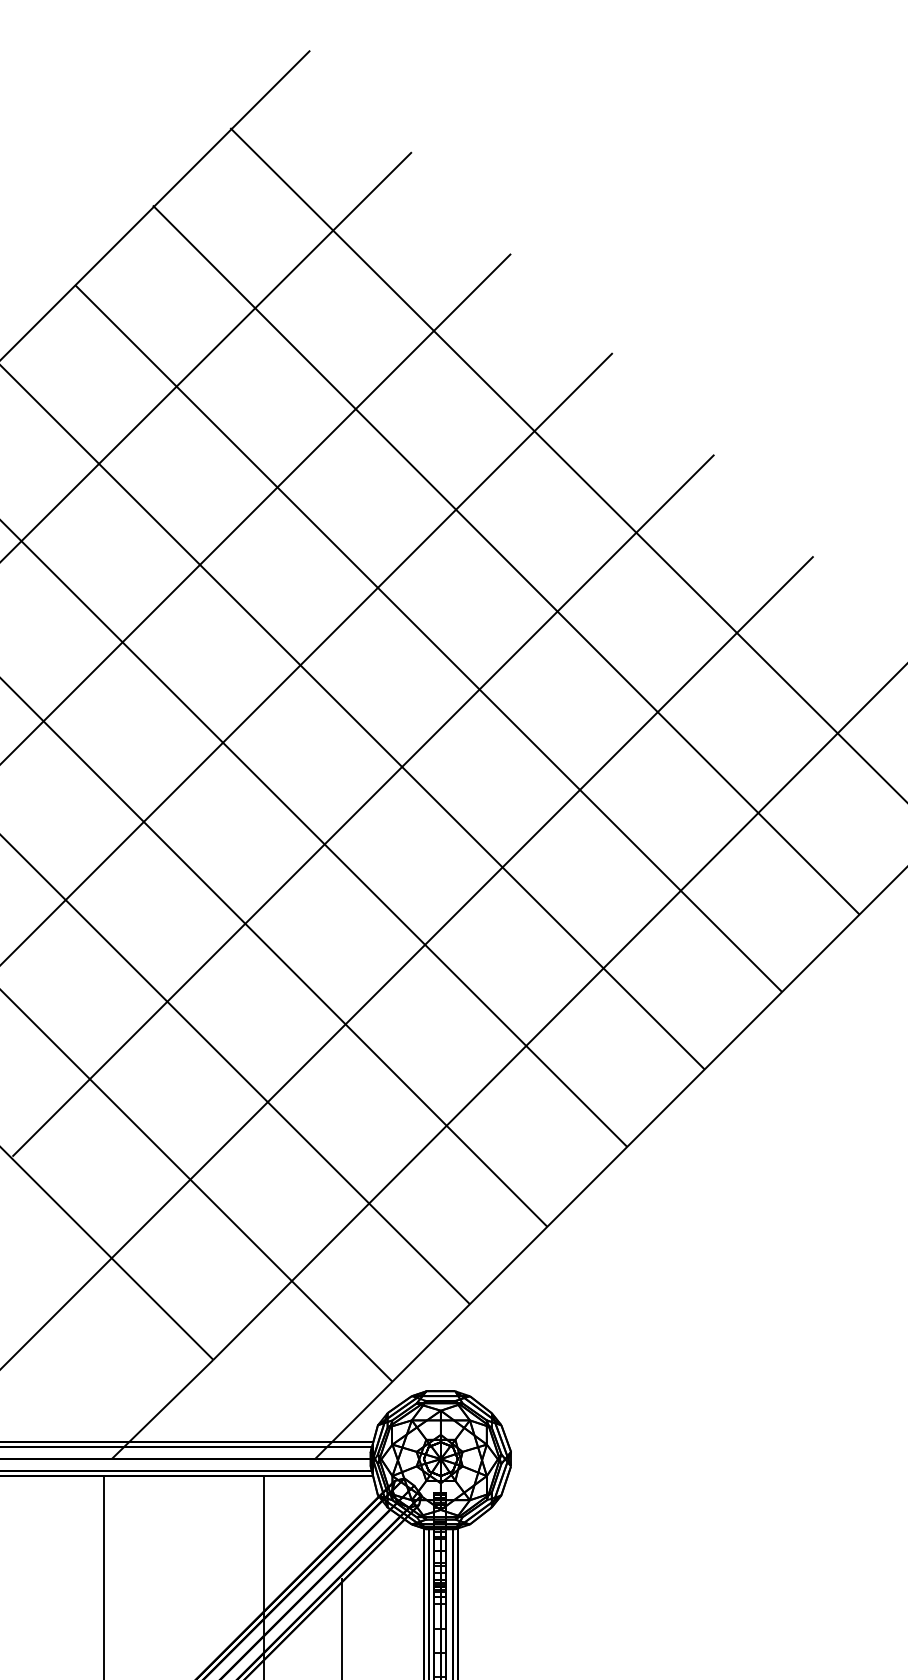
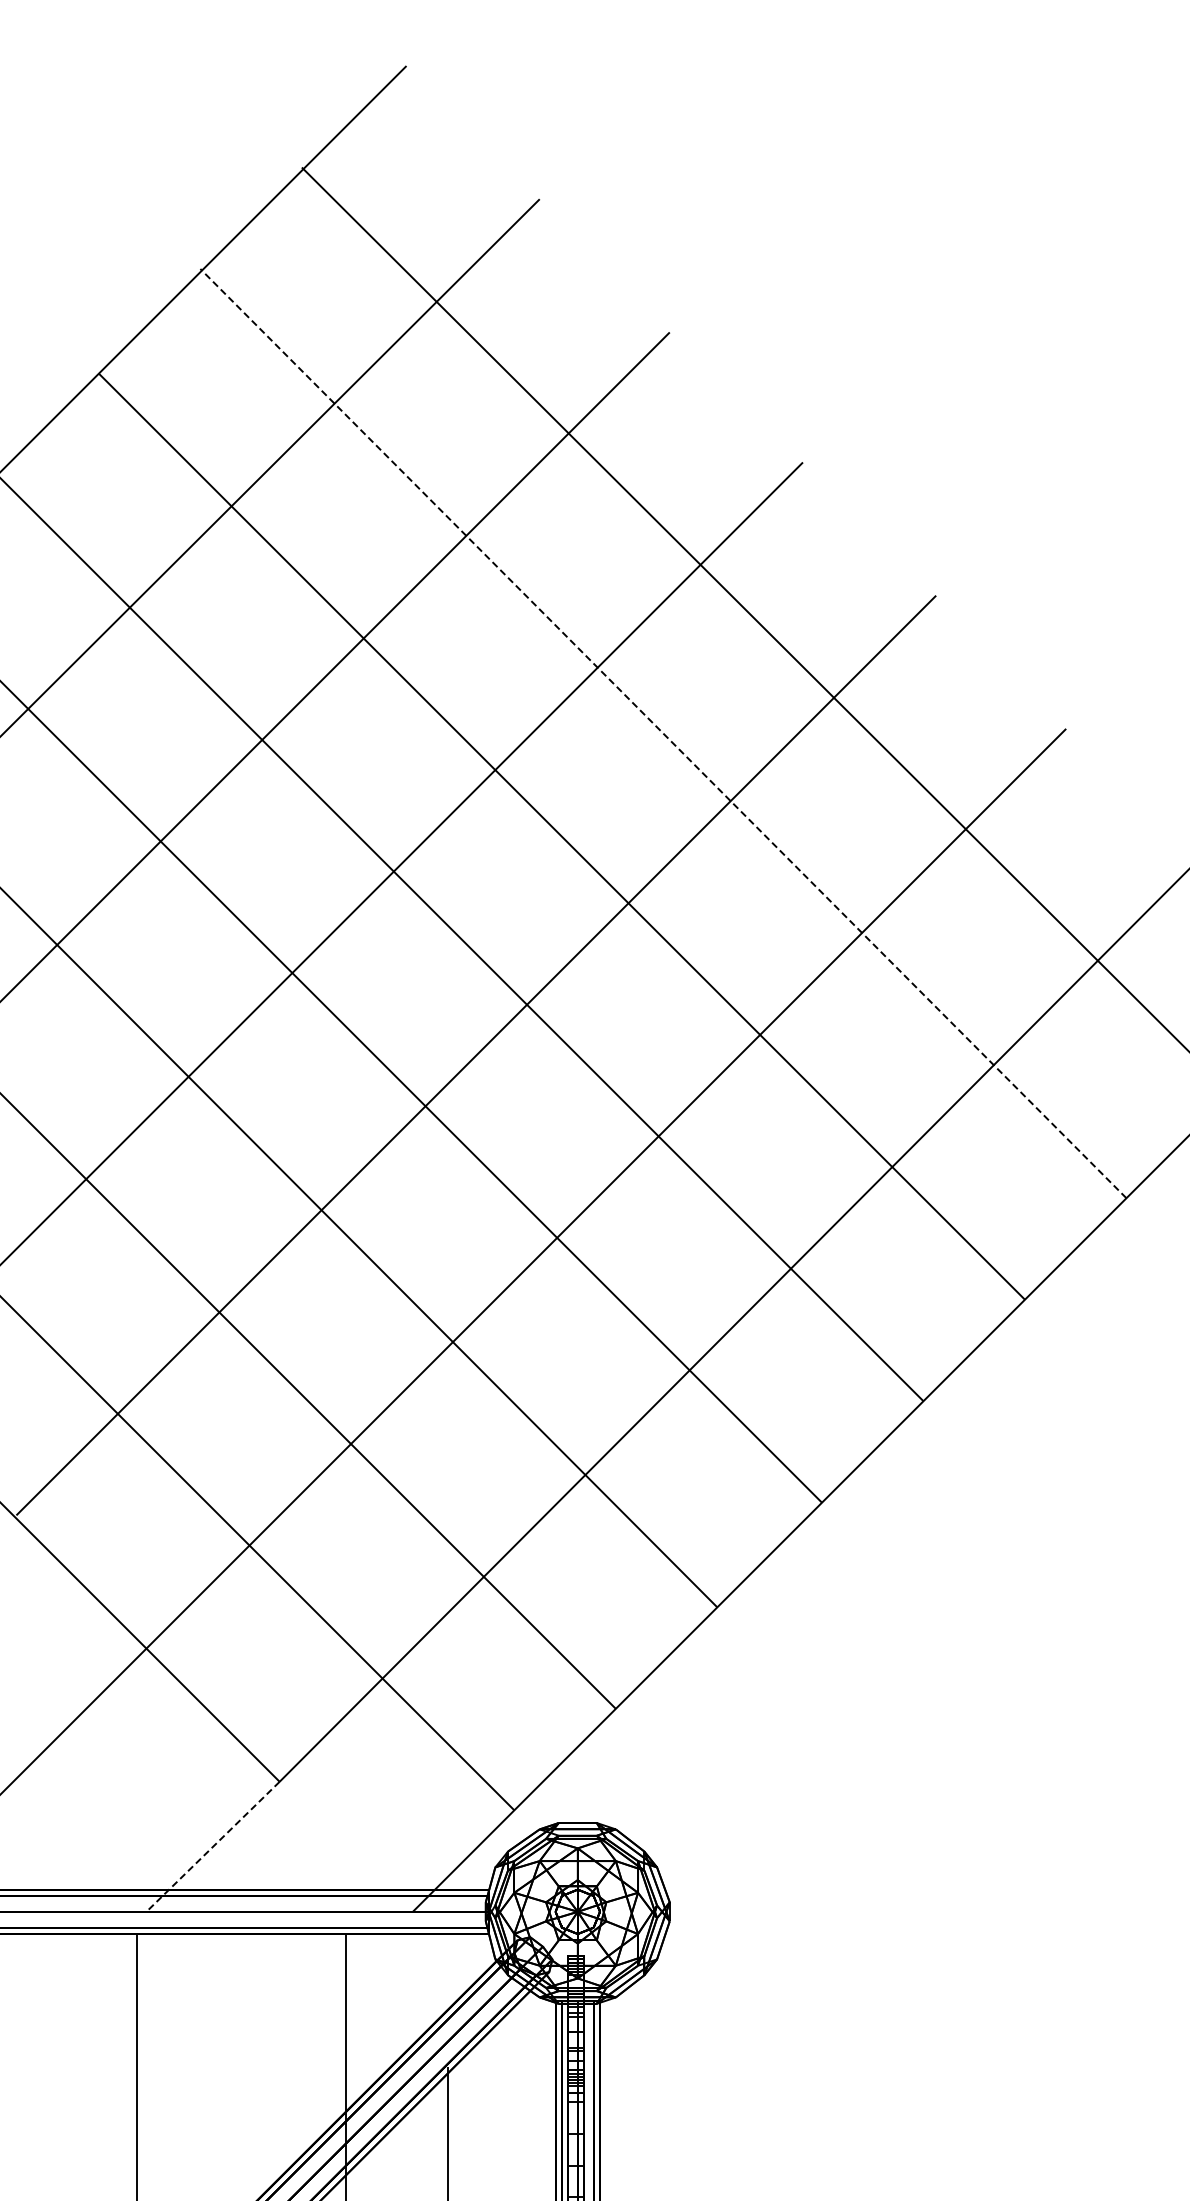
line: (506, 559) -> (663, 733), solid -> dashed
line: (162, 1410) -> (212, 1847), solid -> dashed

